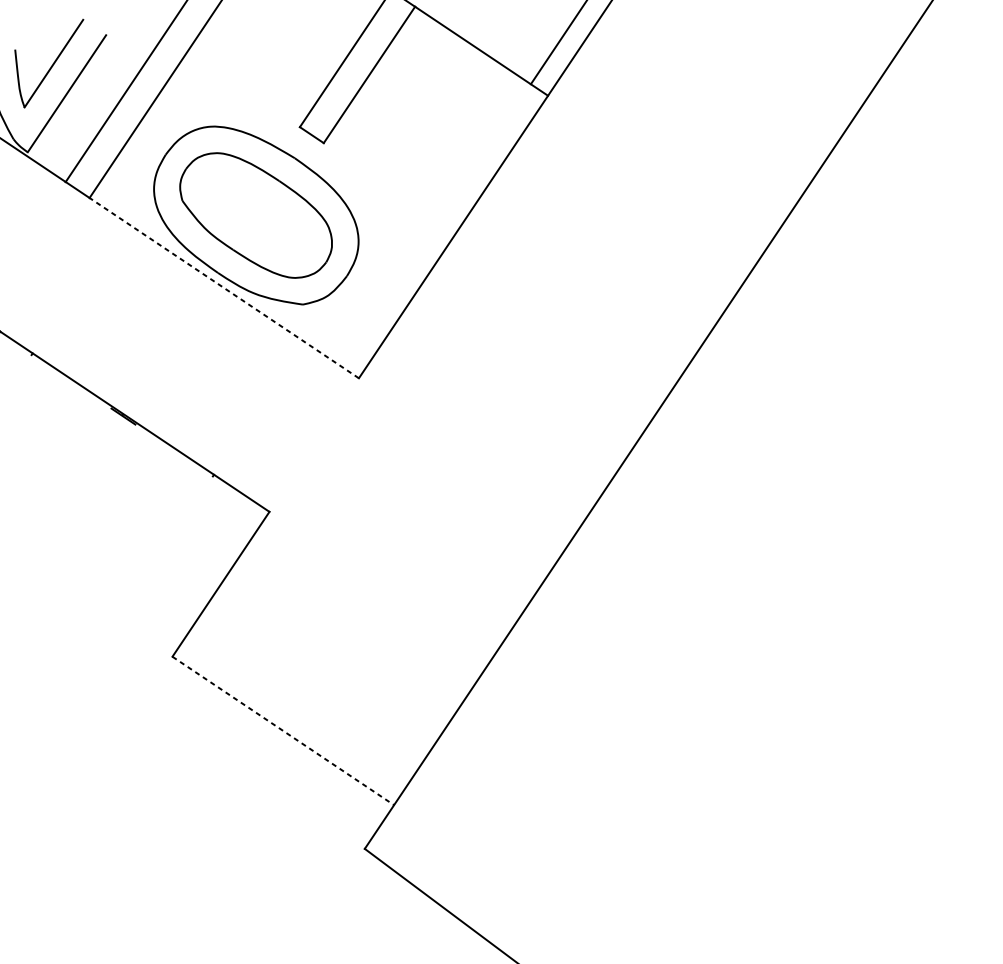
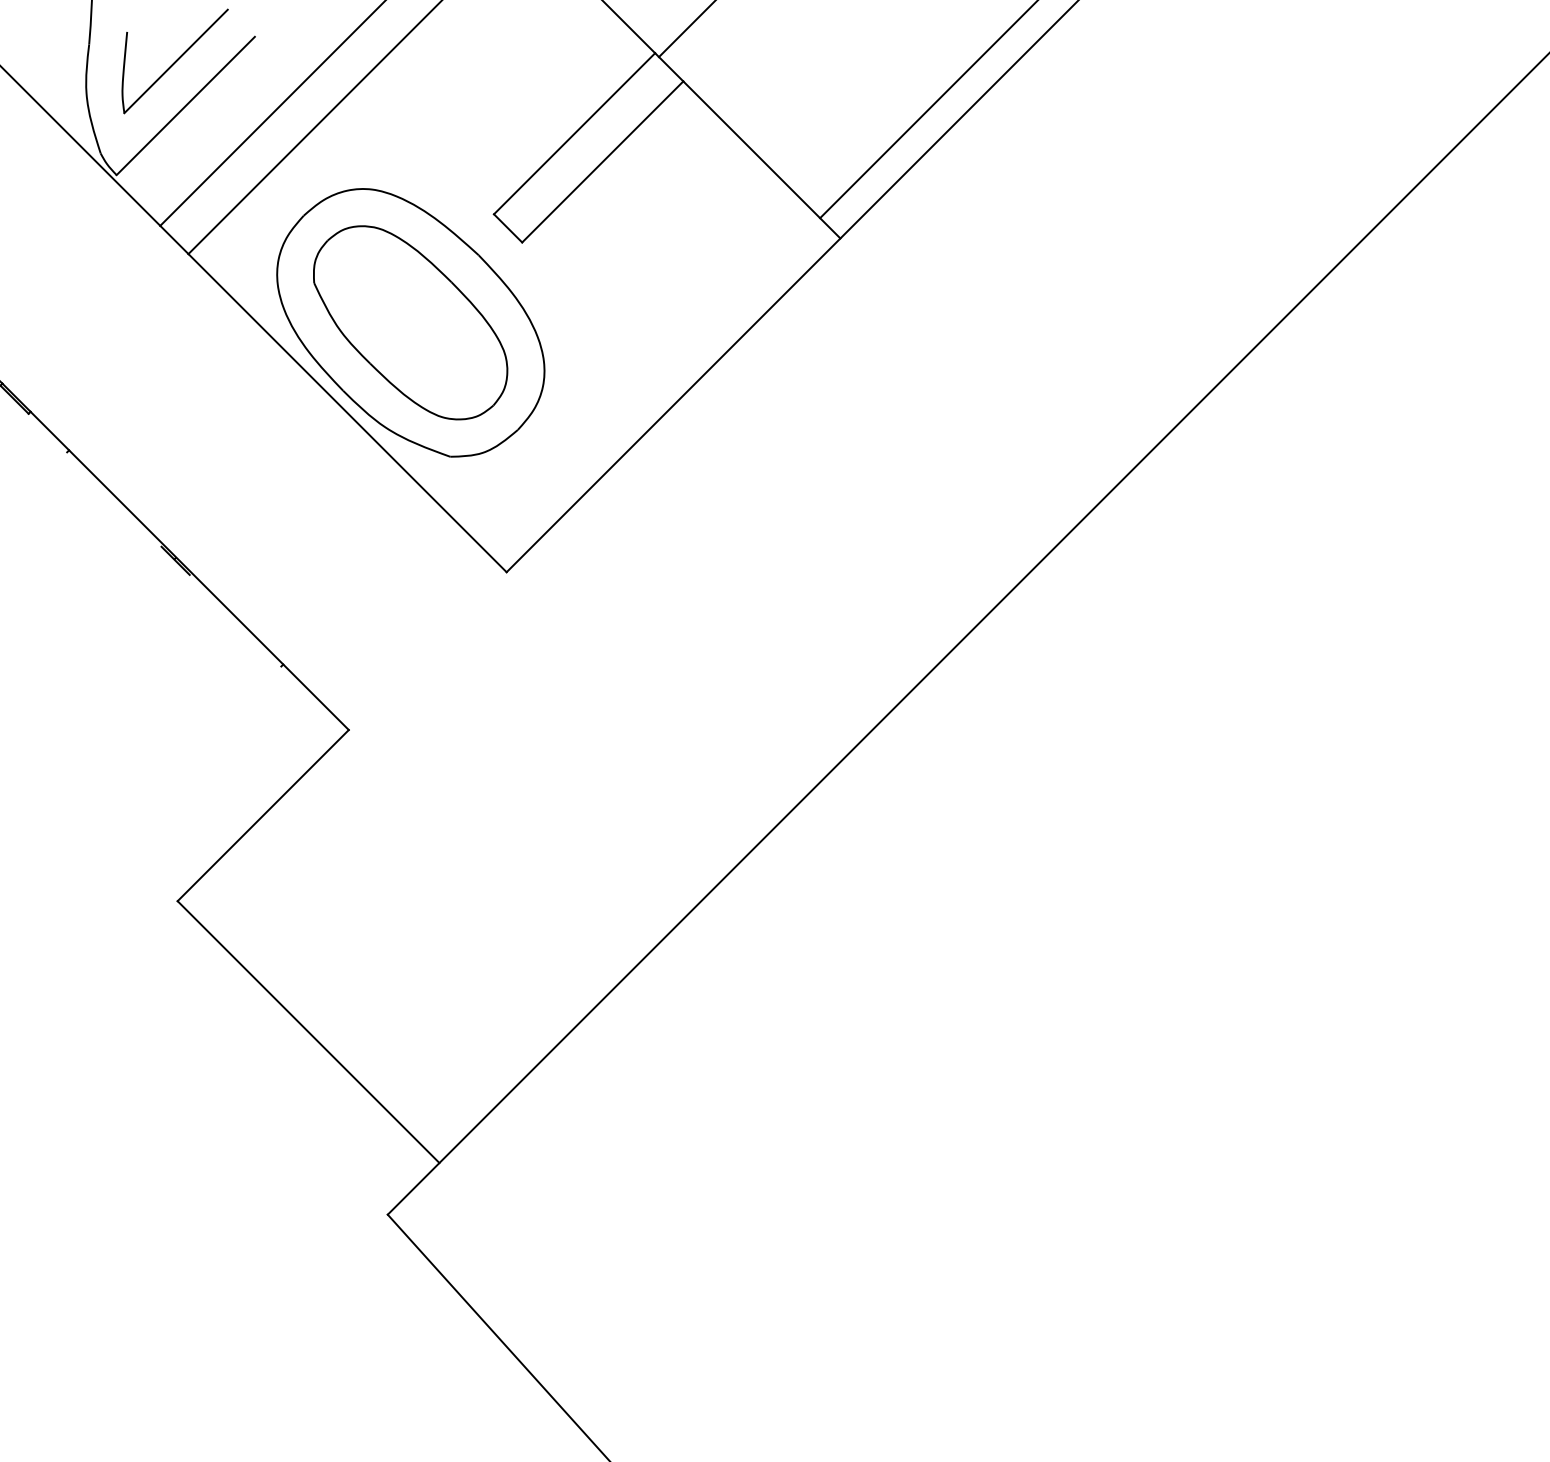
line: (224, 288) -> (347, 413), dashed -> solid
line: (283, 731) -> (308, 1032), dashed -> solid

